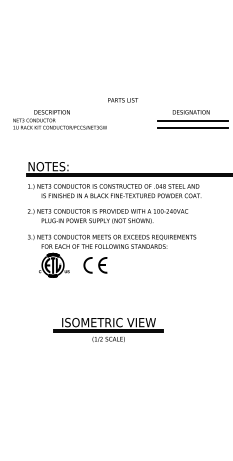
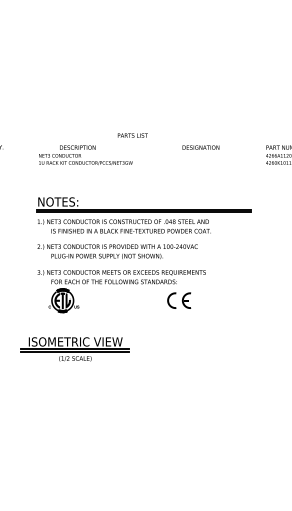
text: (59, 119) -> (85, 154), moved
line: (192, 120) -> (202, 155), removed
line: (192, 128) -> (202, 163), removed
part: (95, 265) -> (179, 300), moved
part: (107, 330) -> (74, 349), moved

